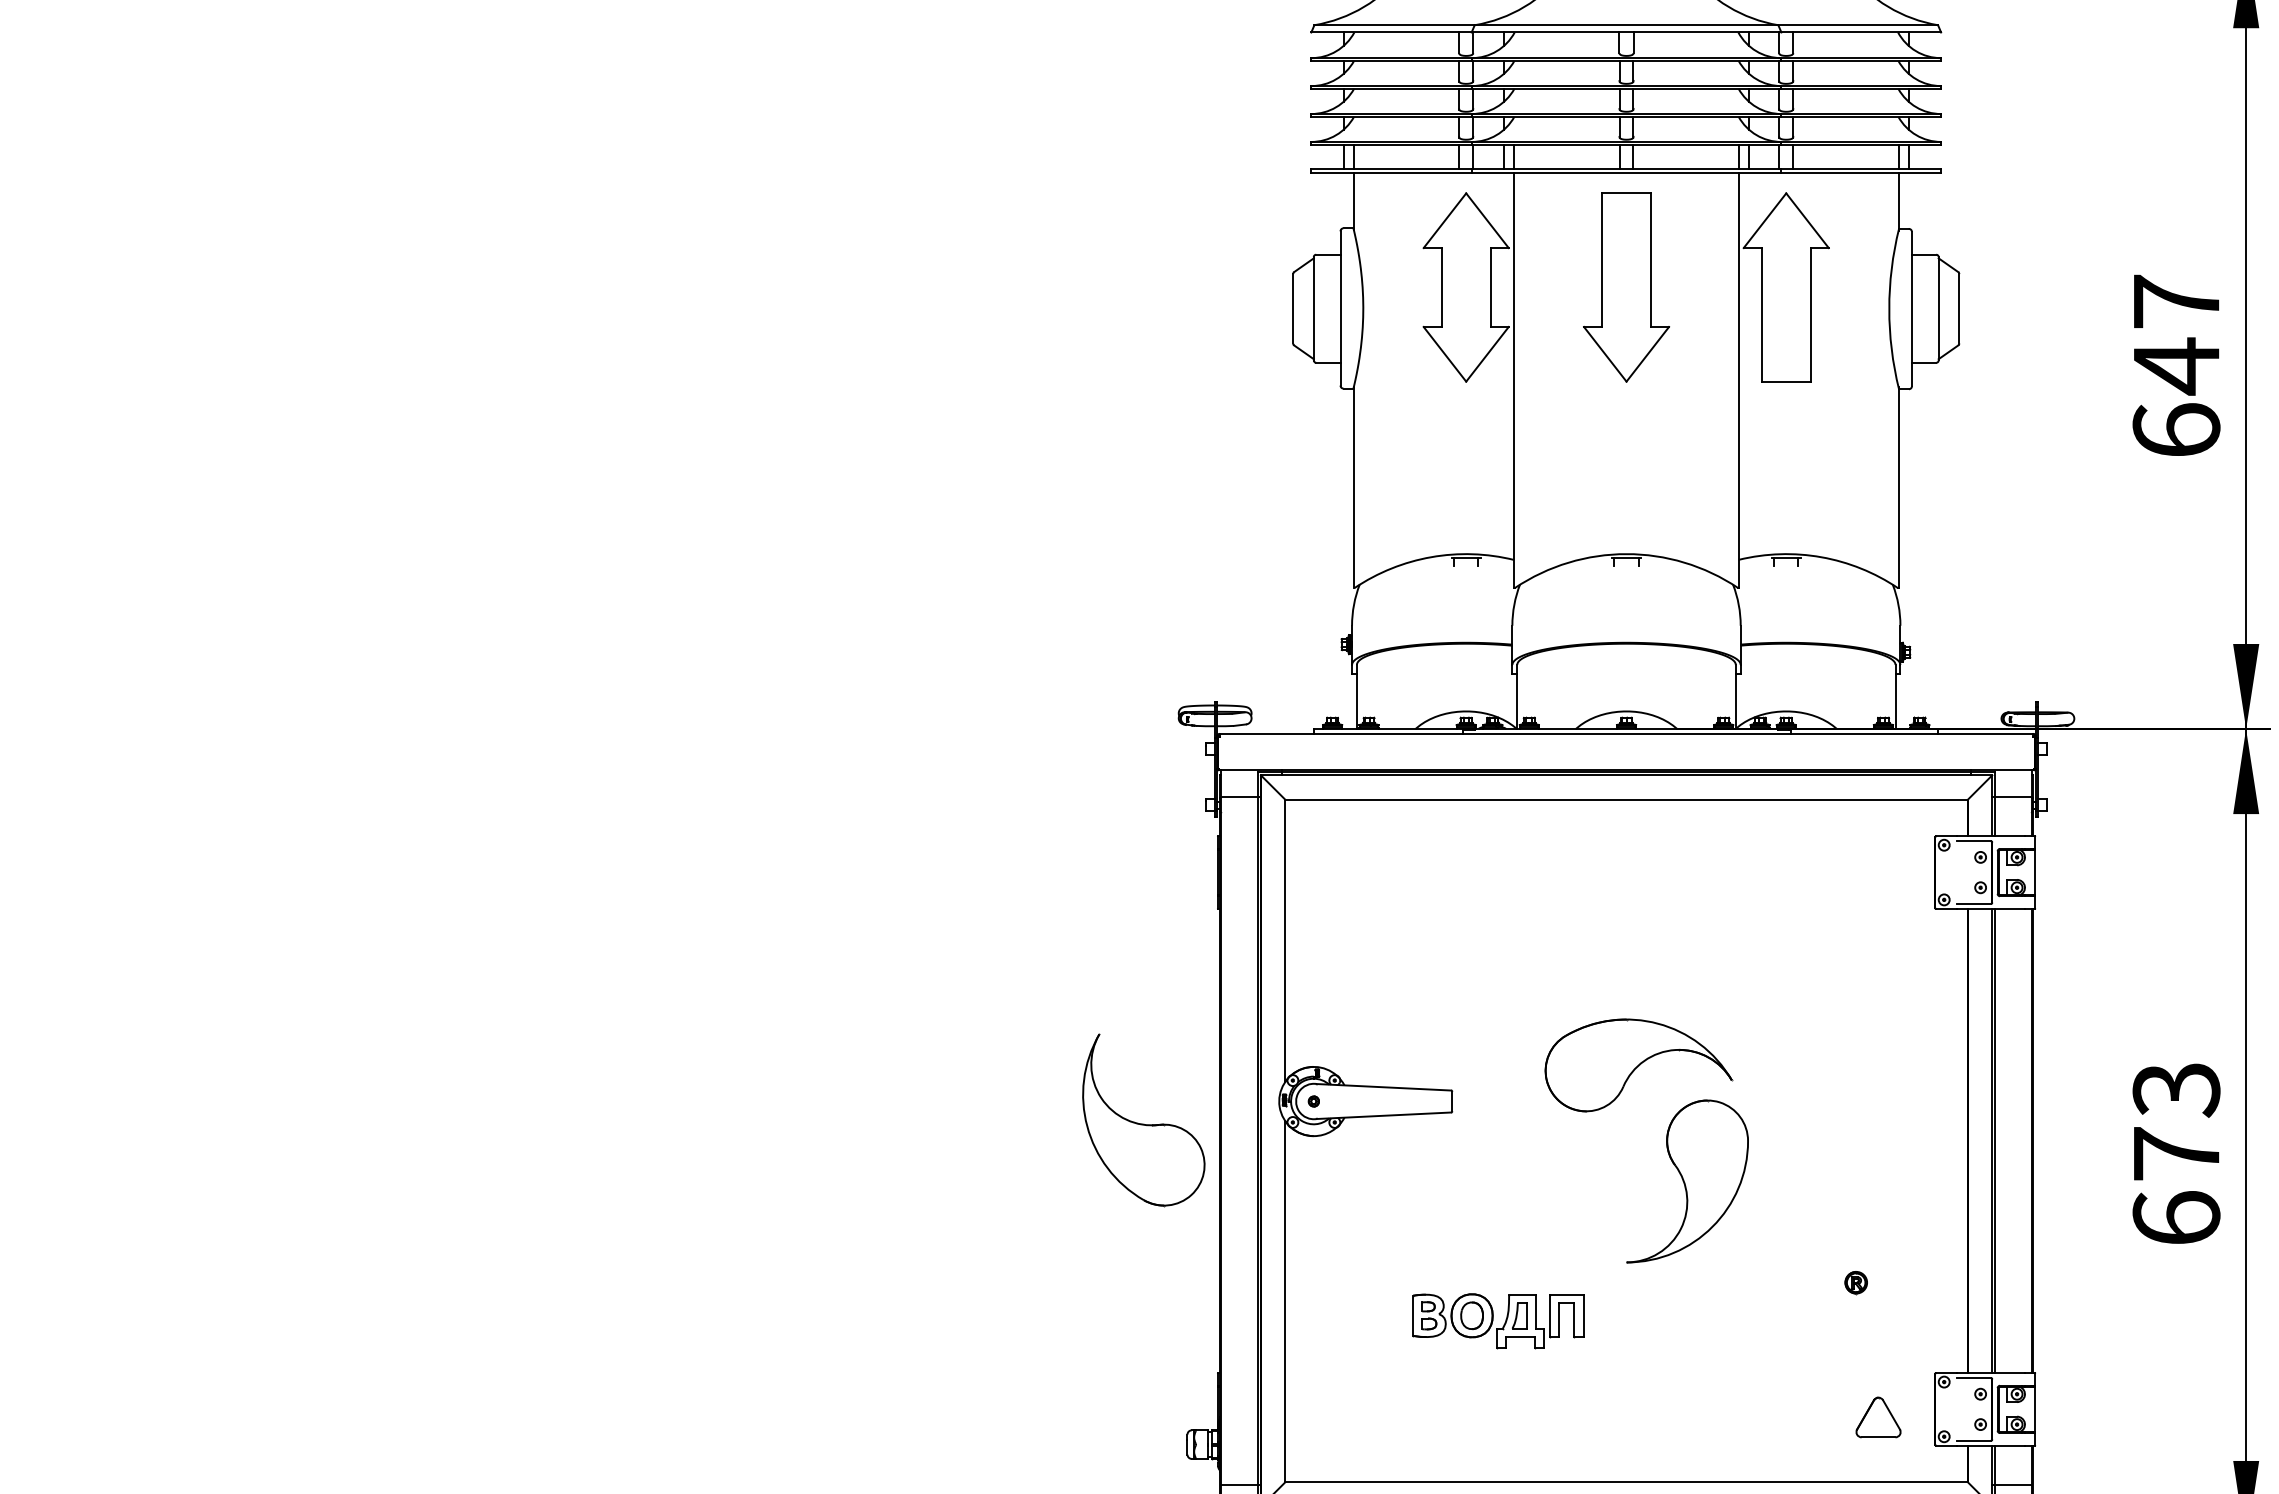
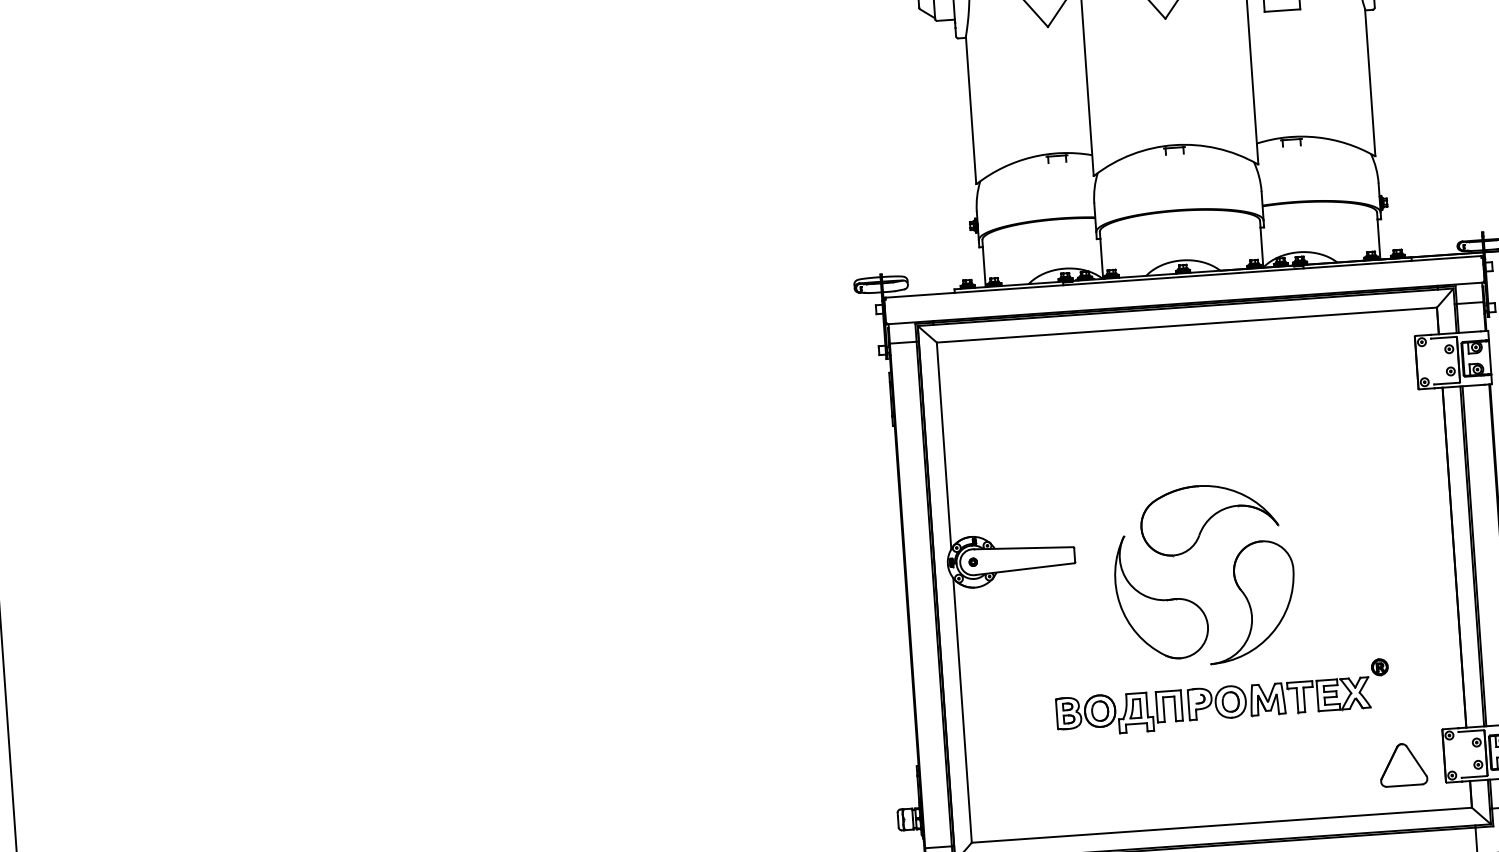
part: (1143, 1120) -> (1160, 596), moved
part: (1716, 1315) -> (1279, 698), added
part: (1878, 1417) -> (1403, 764), size x1.43

